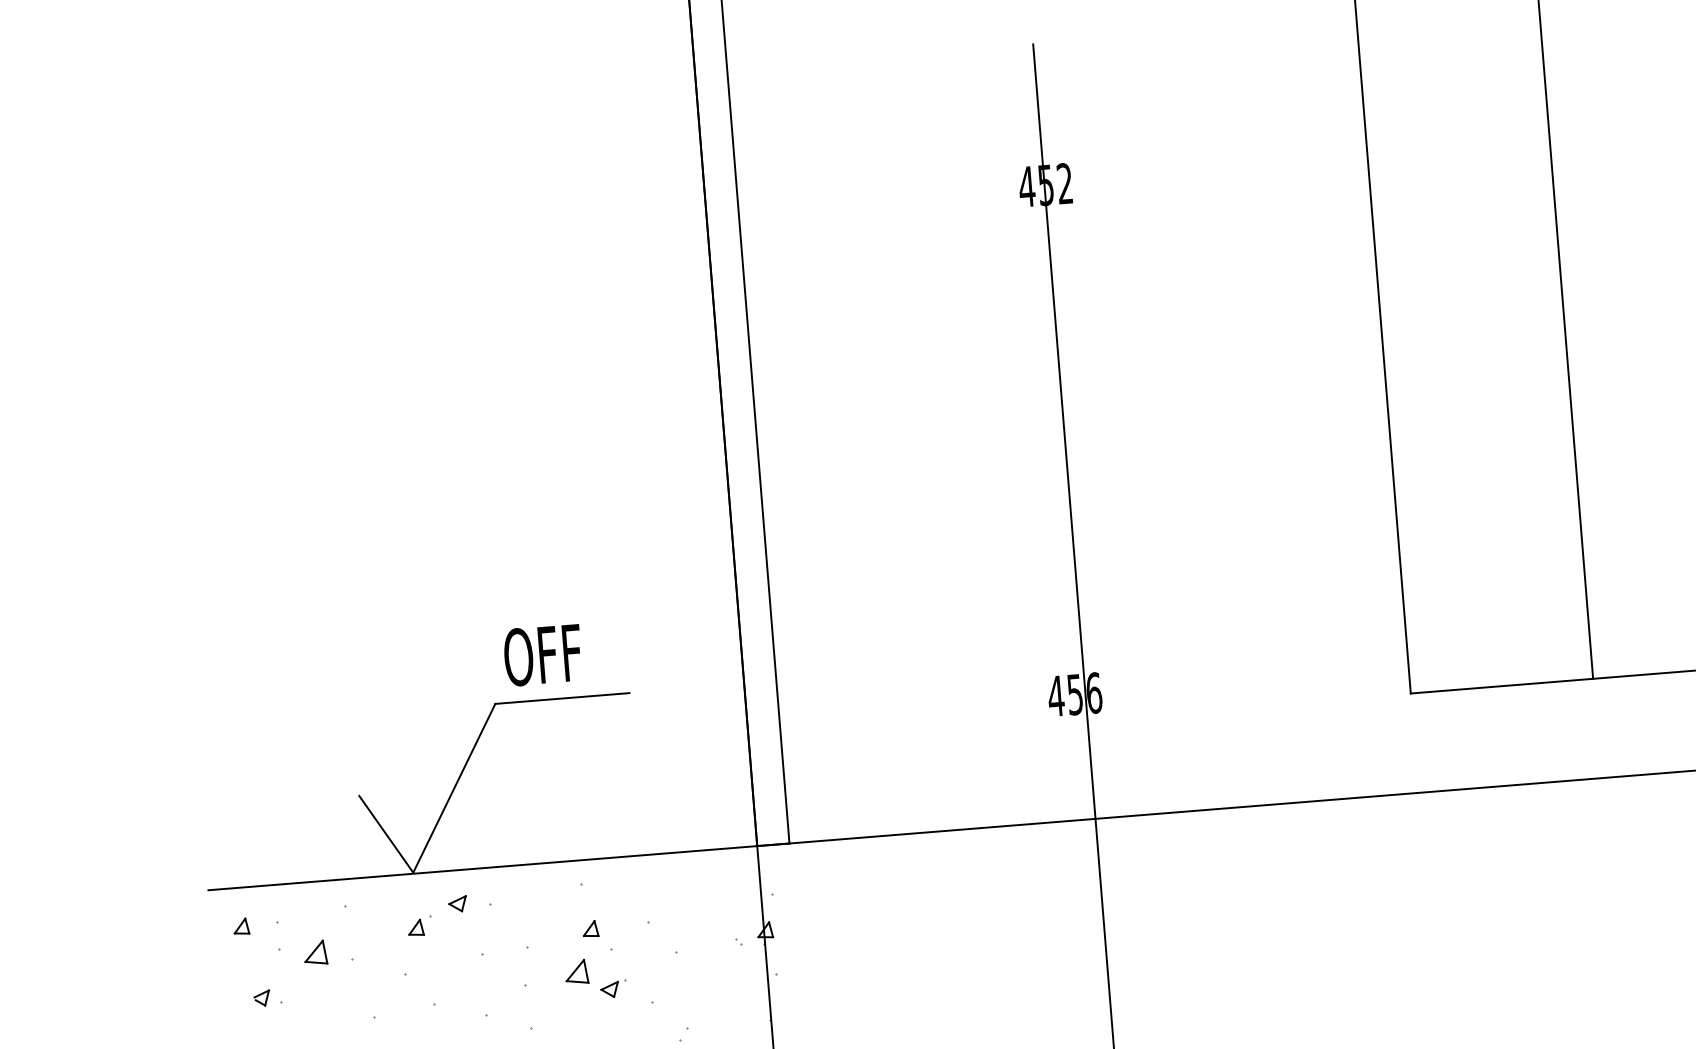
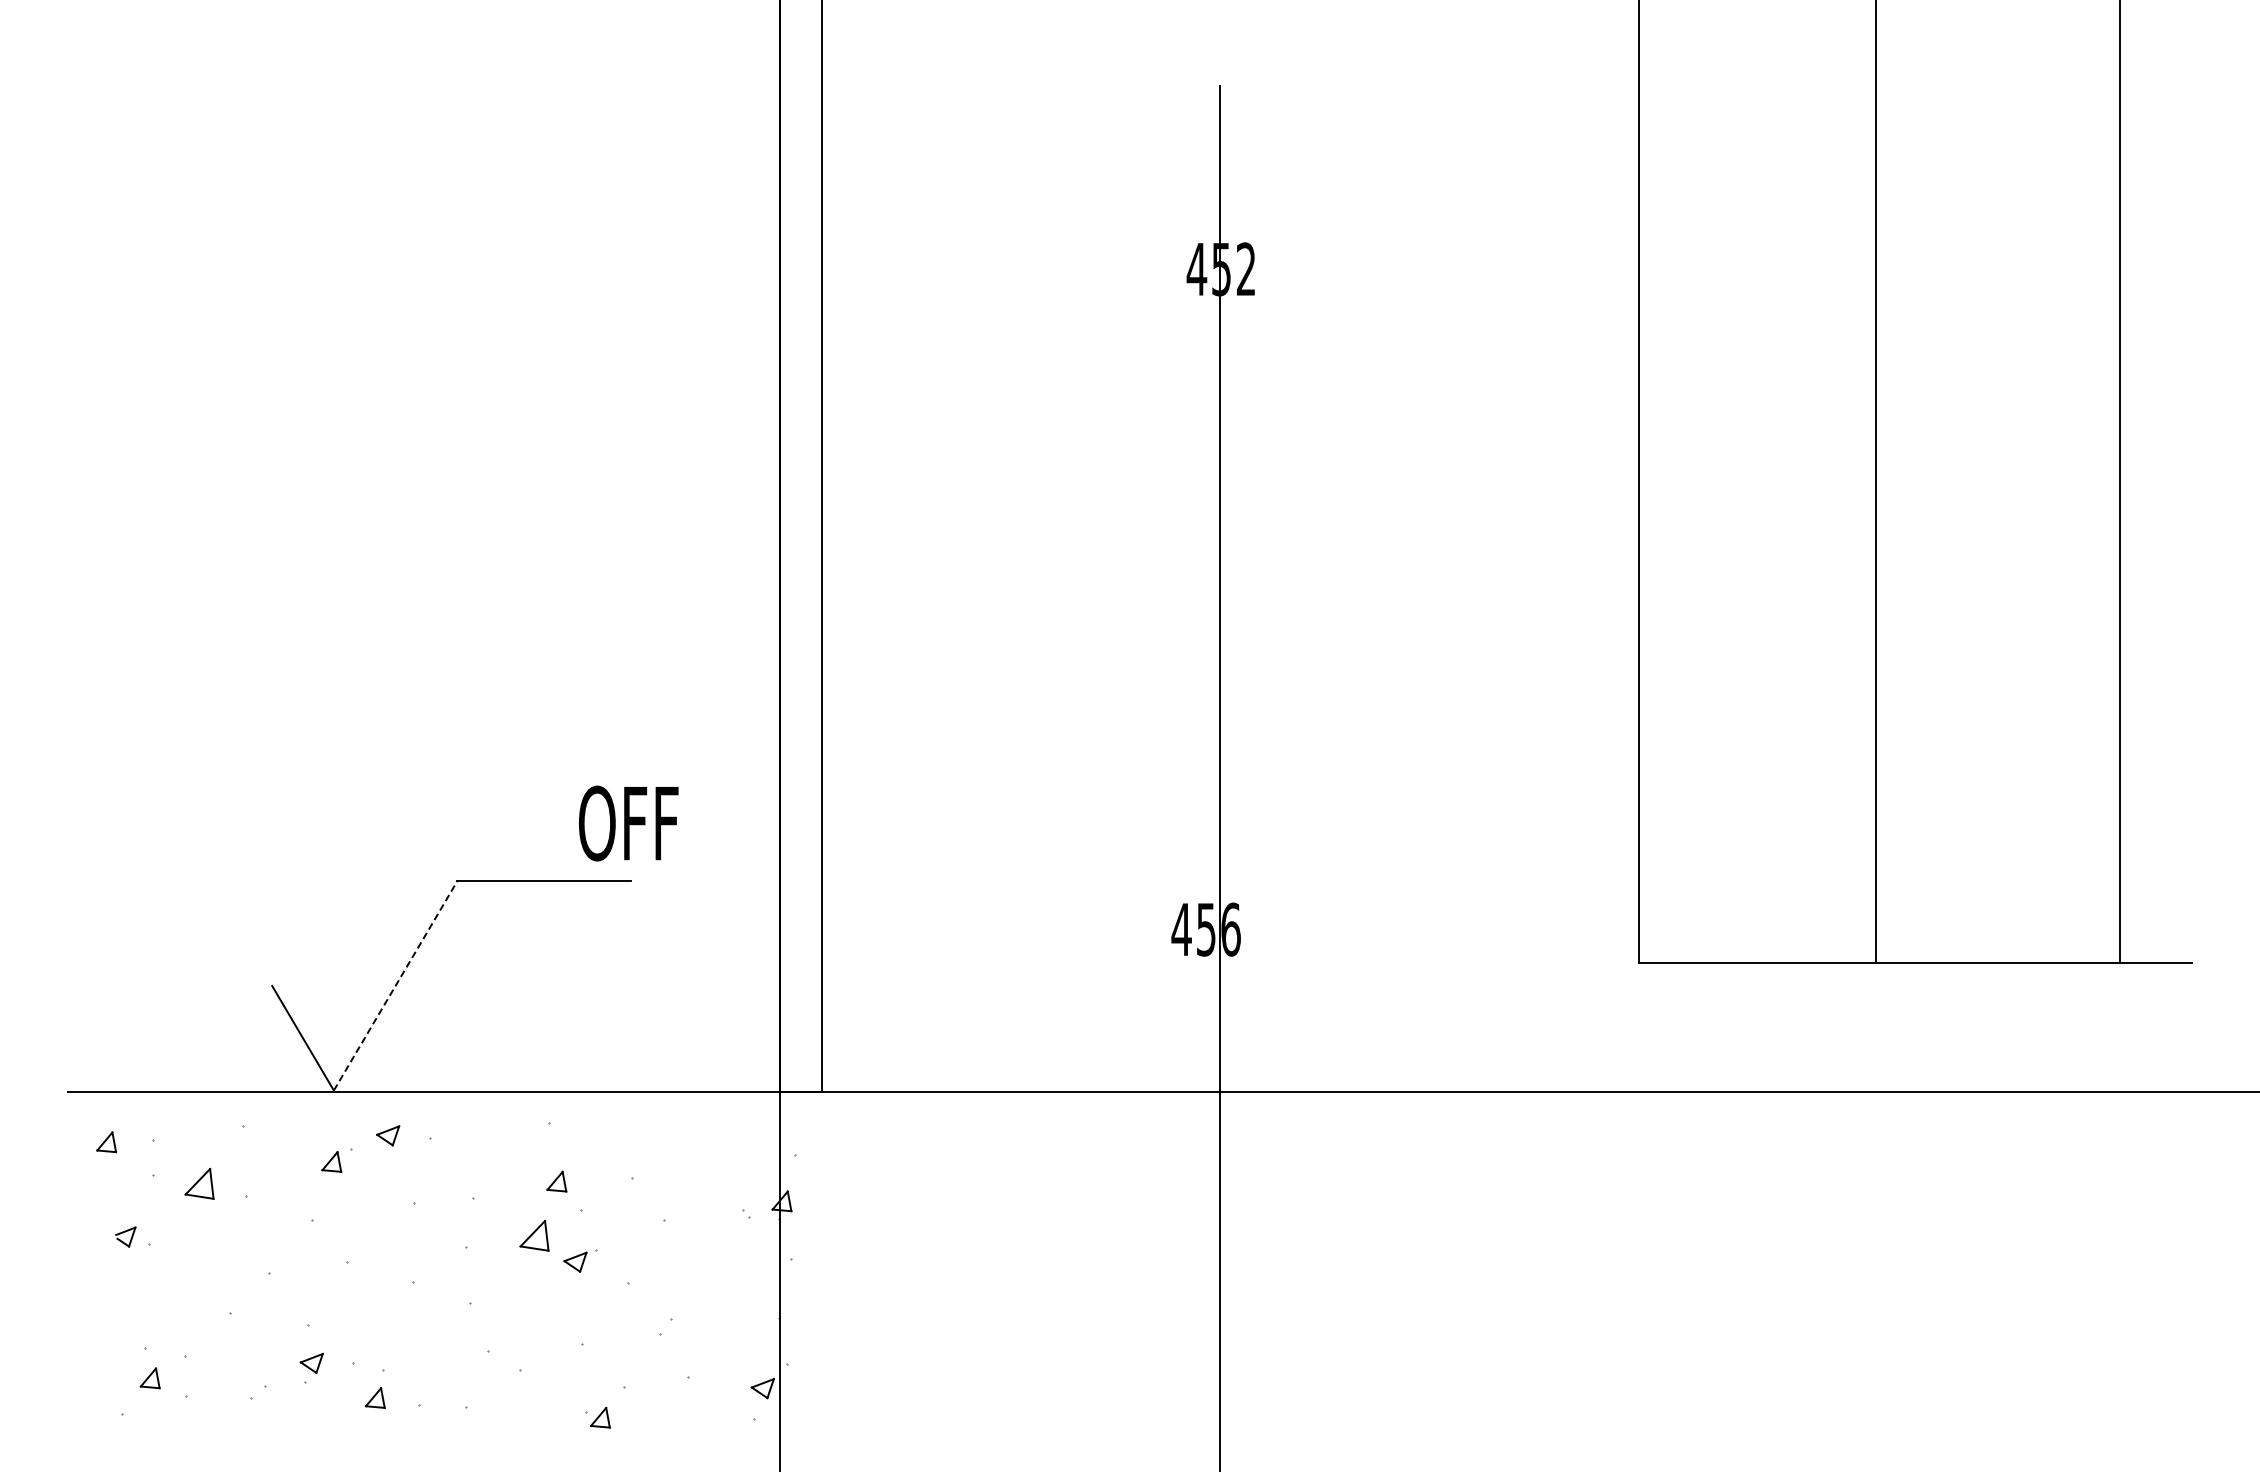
text: (542, 655) -> (628, 823), moved
line: (454, 787) -> (395, 985), solid -> dashed

